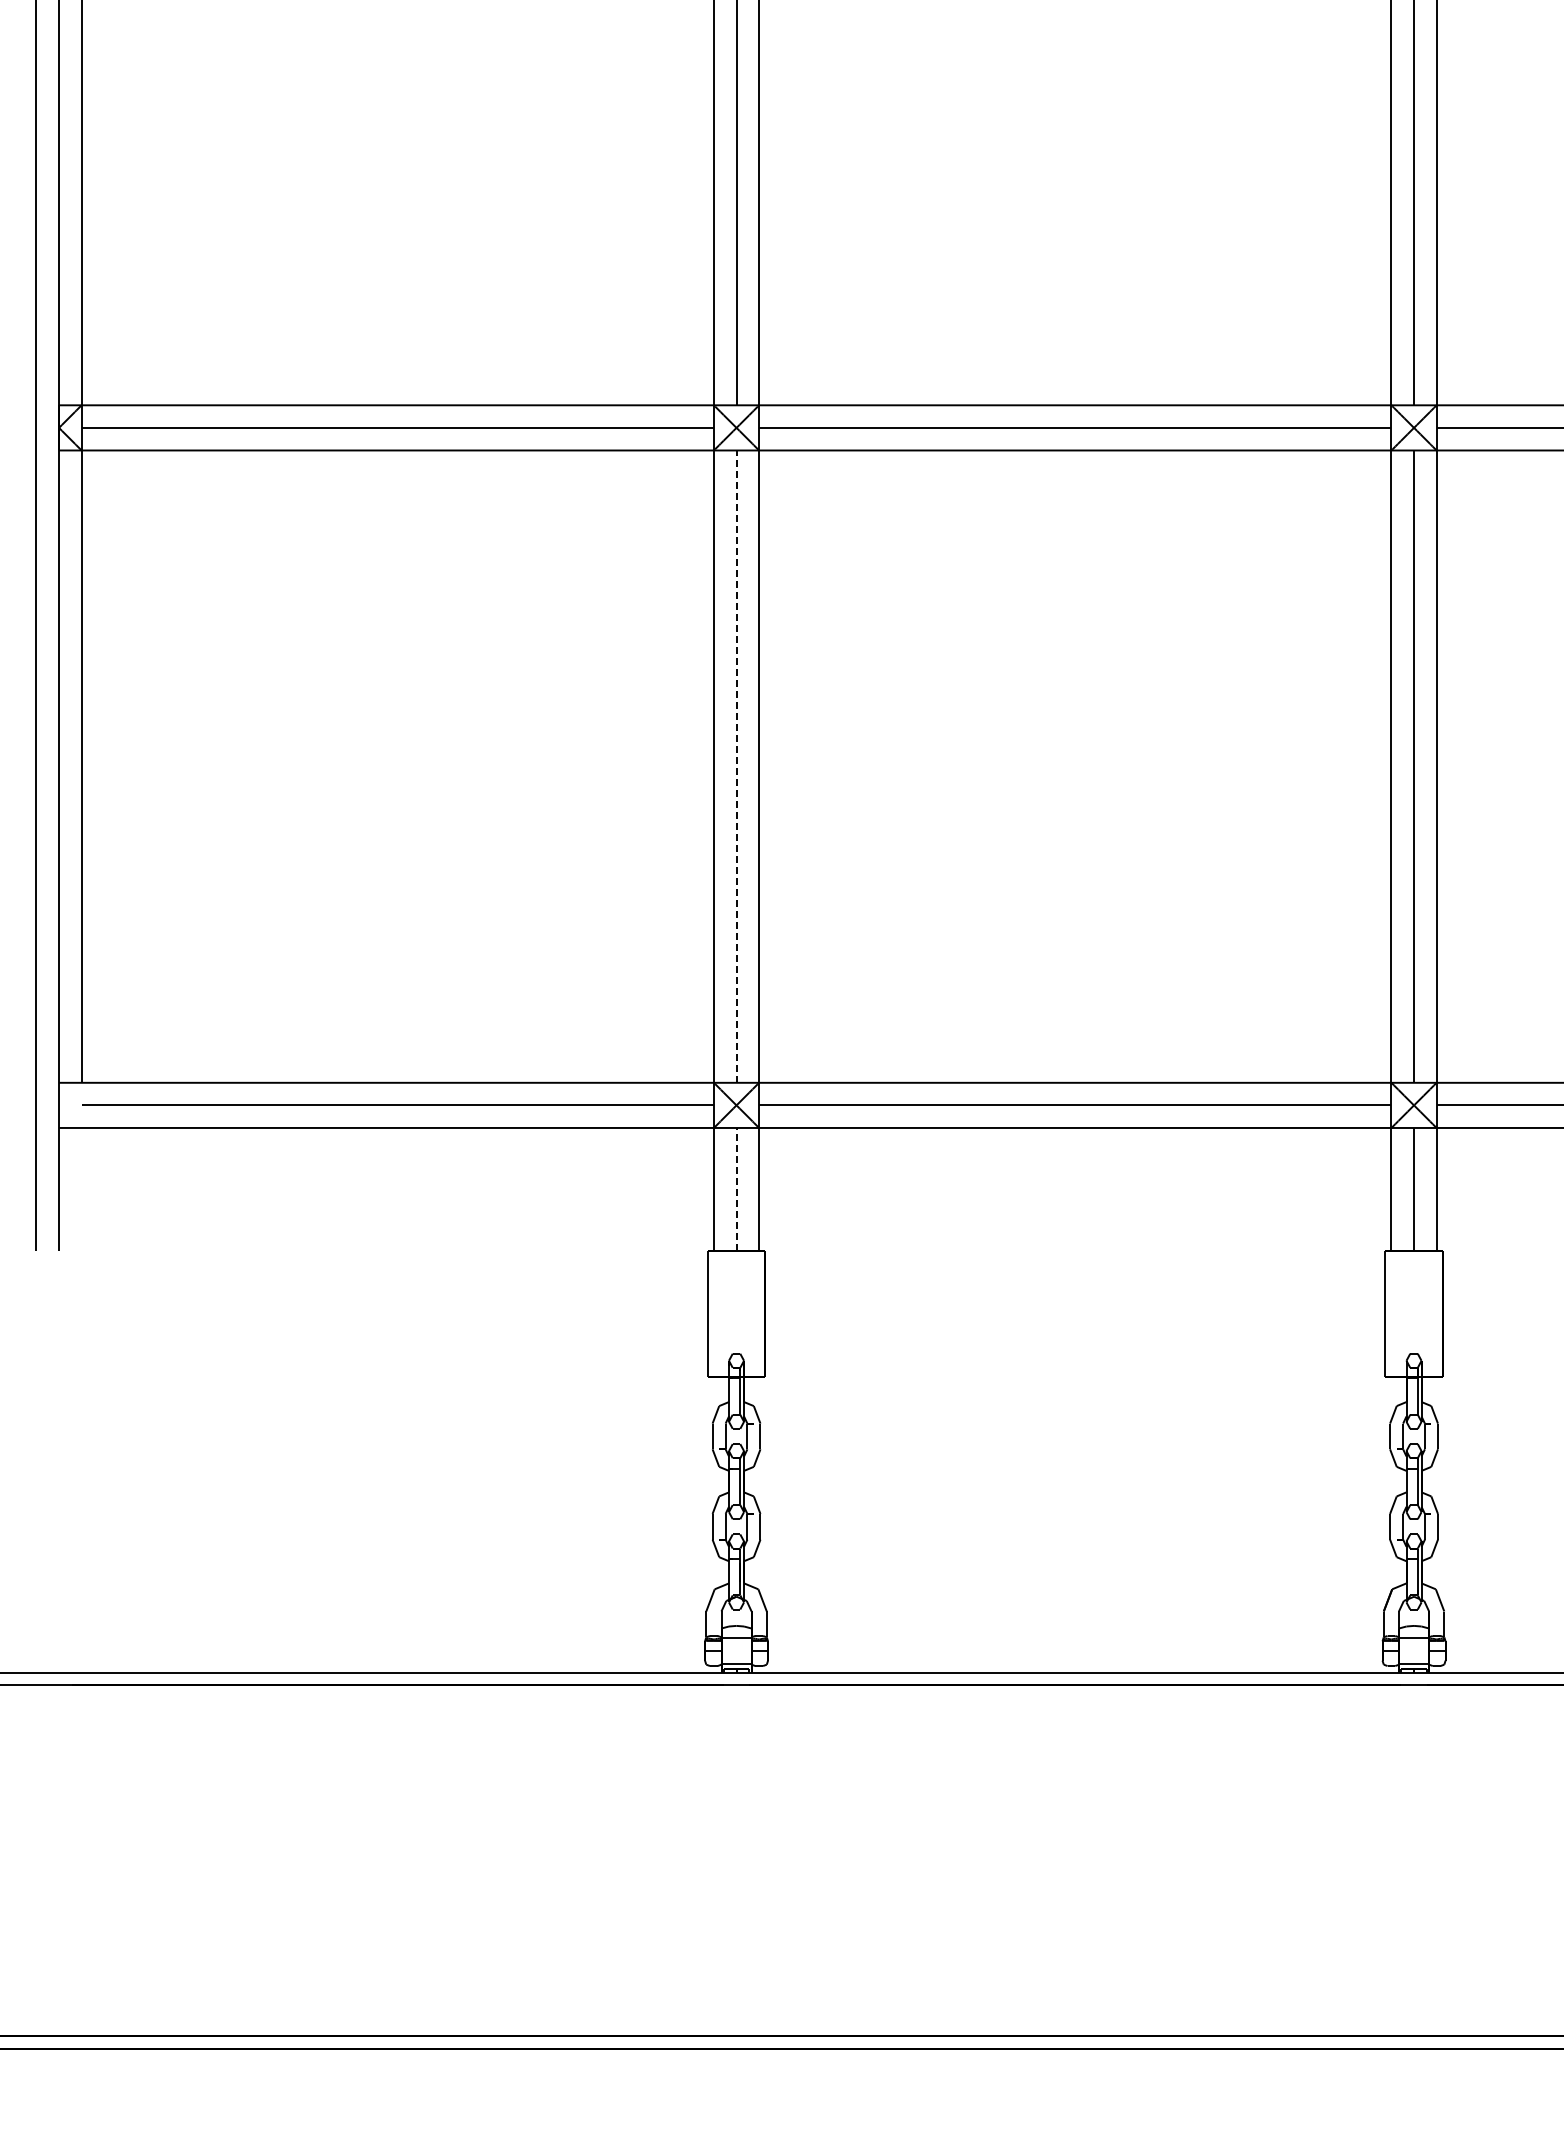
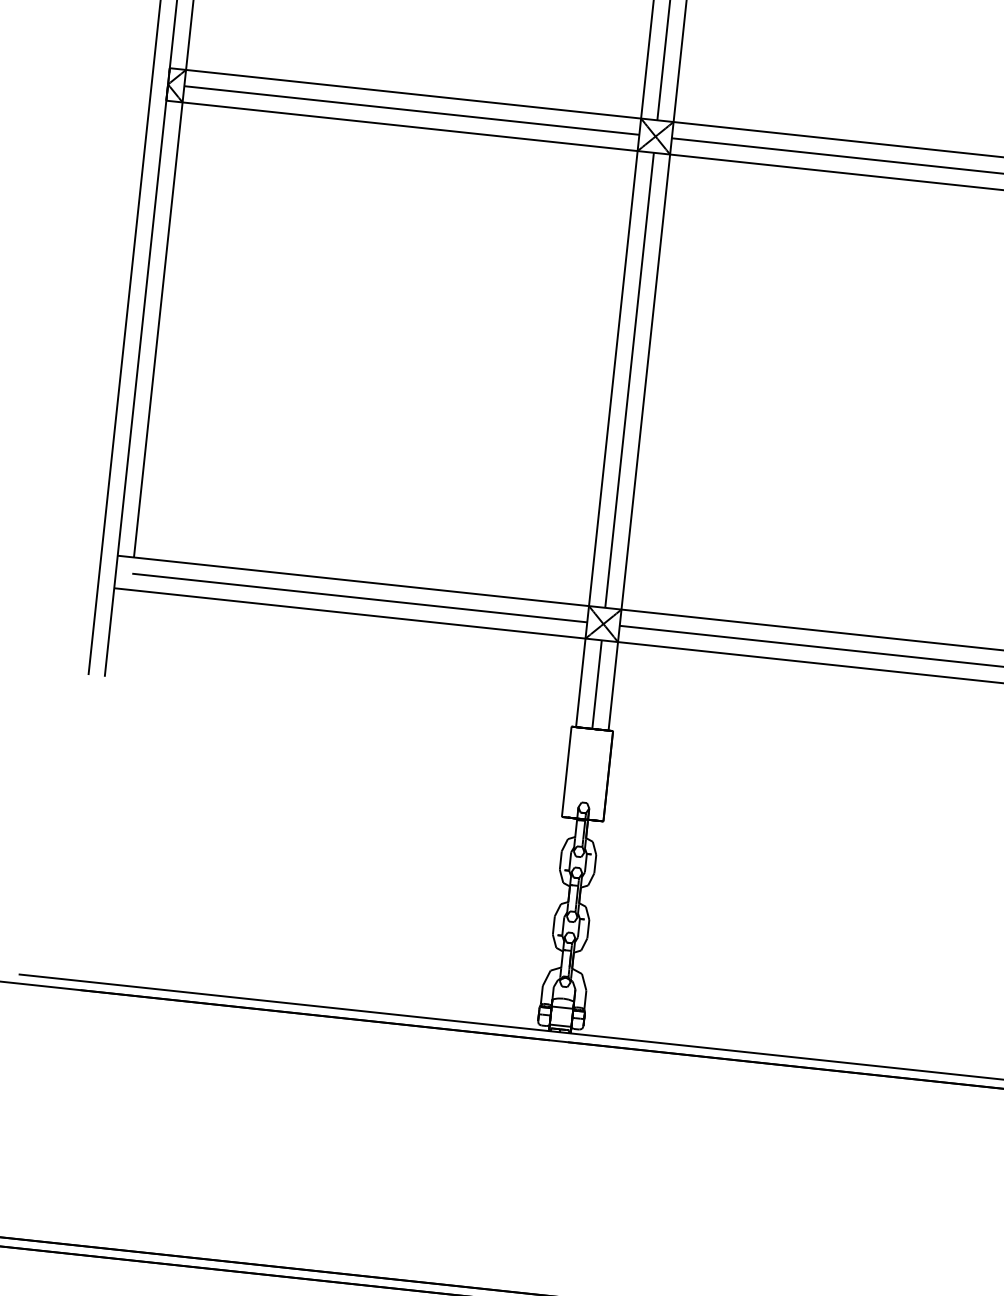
line: (736, 766) -> (629, 380), dashed -> solid
line: (736, 1189) -> (597, 684), dashed -> solid

